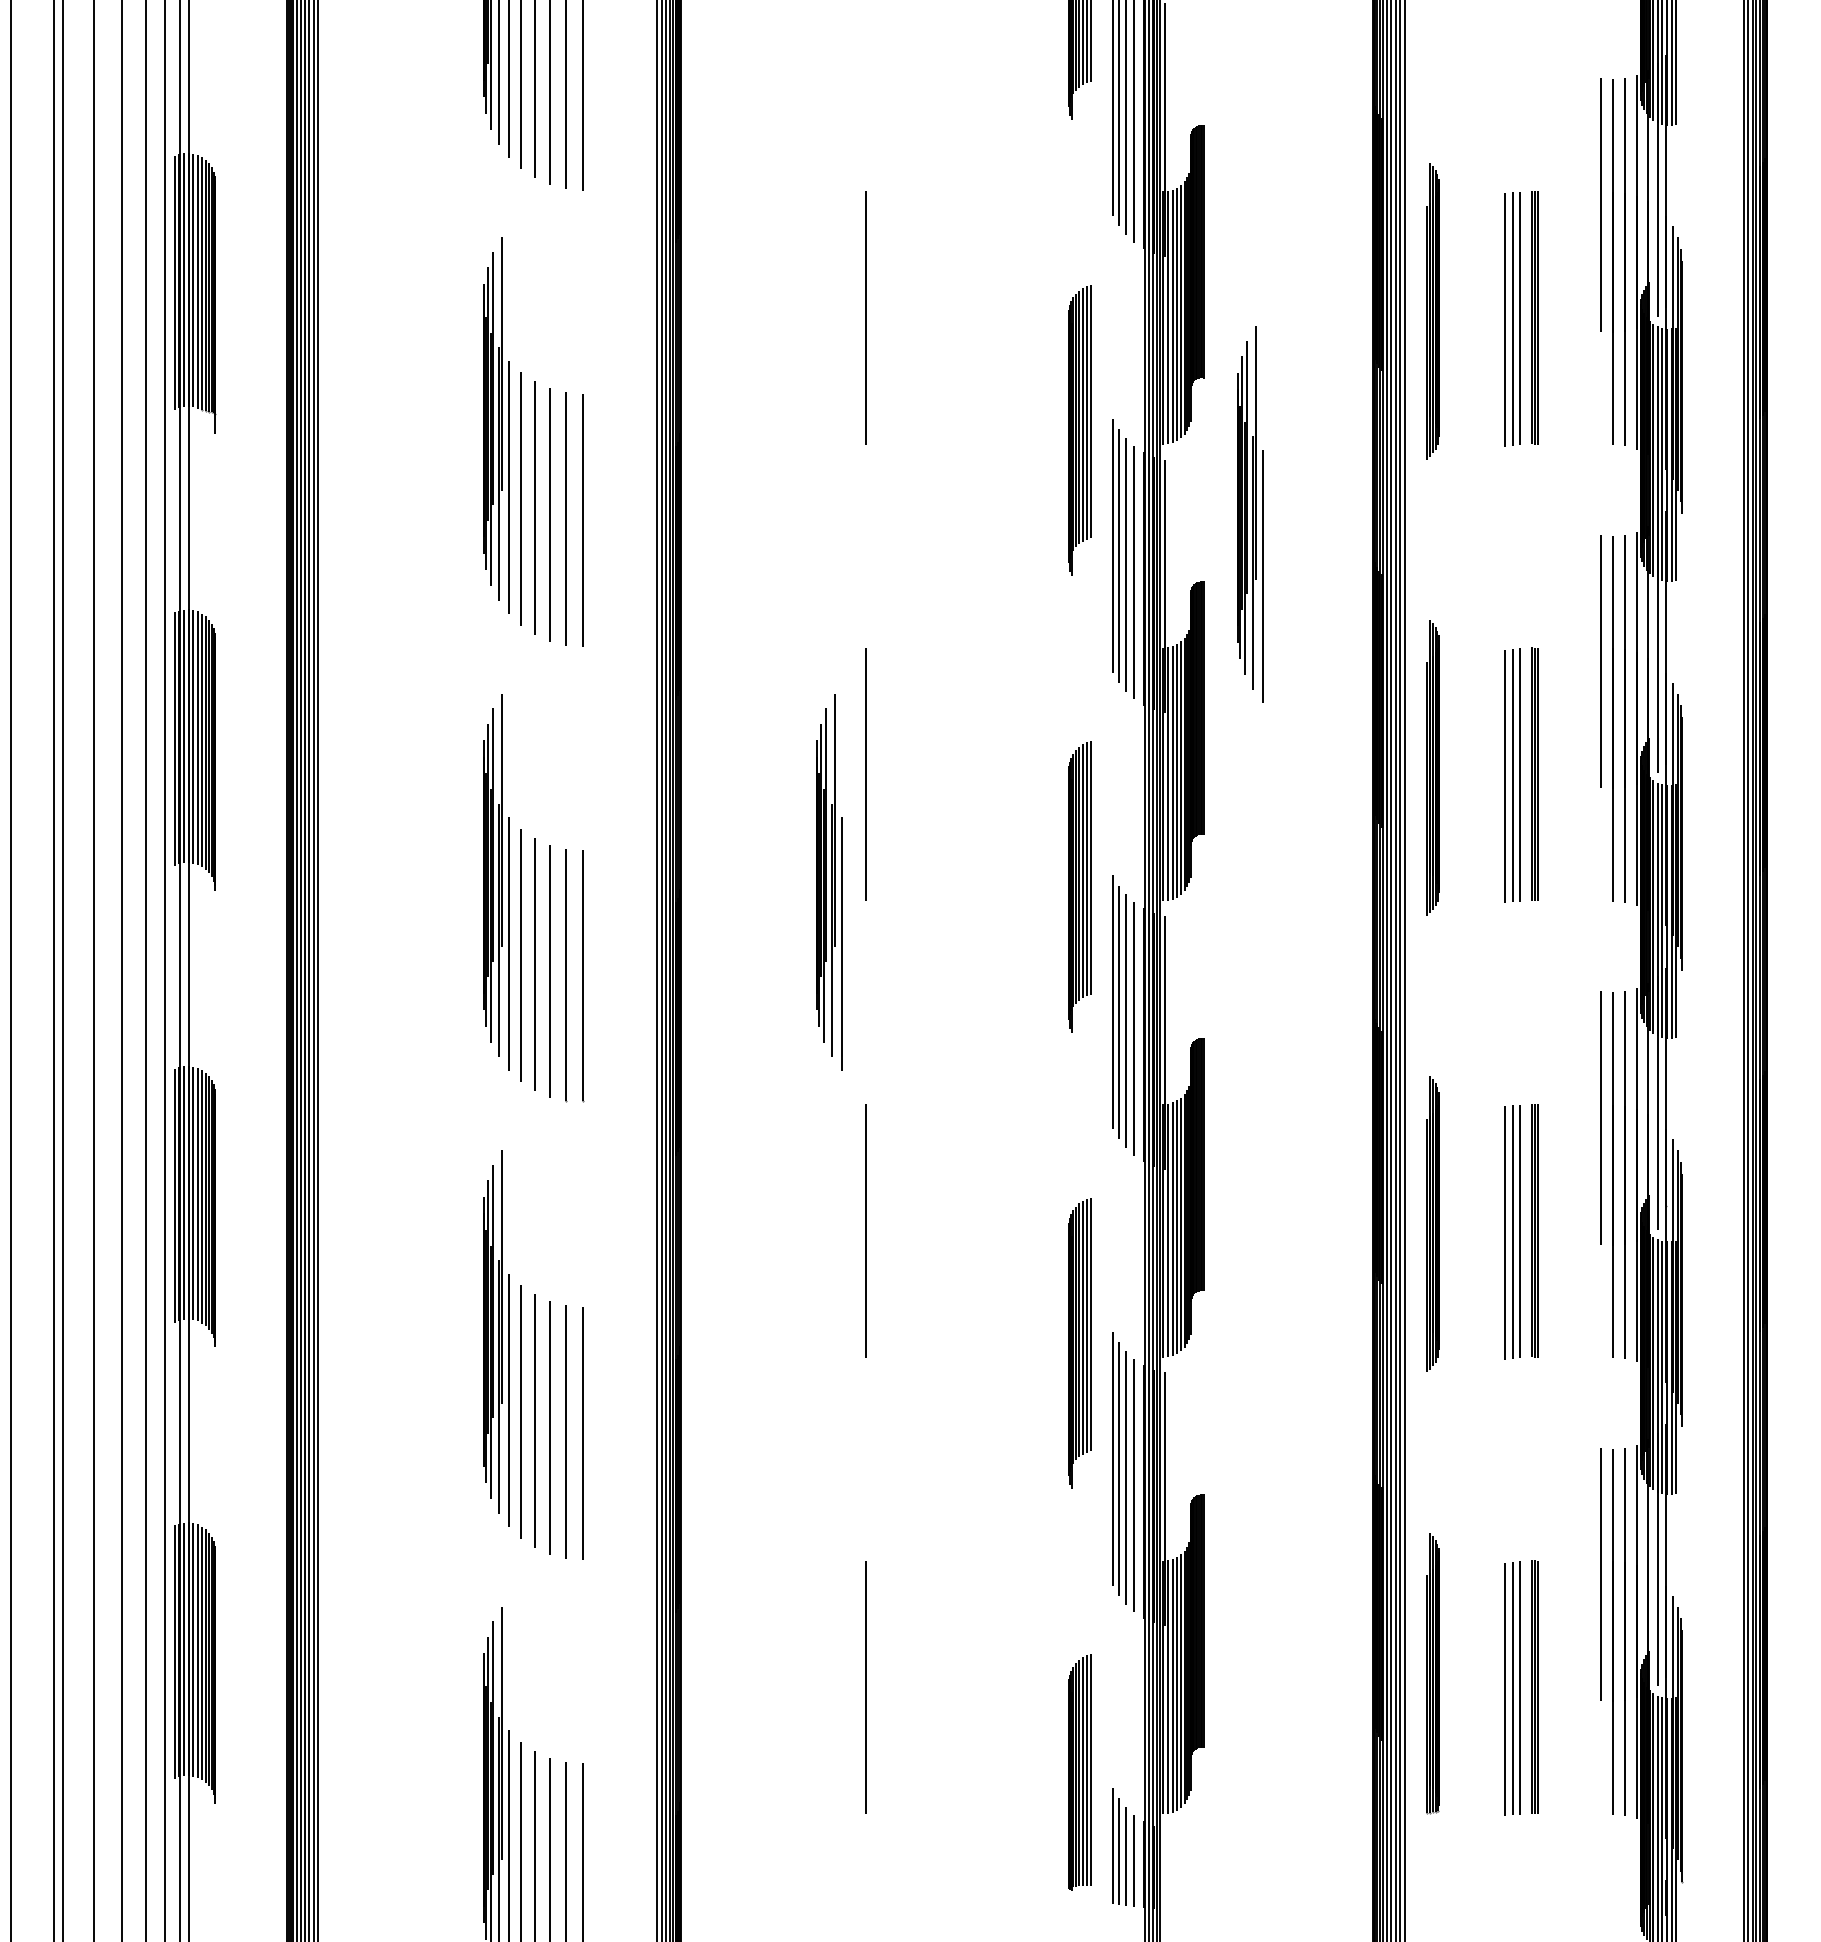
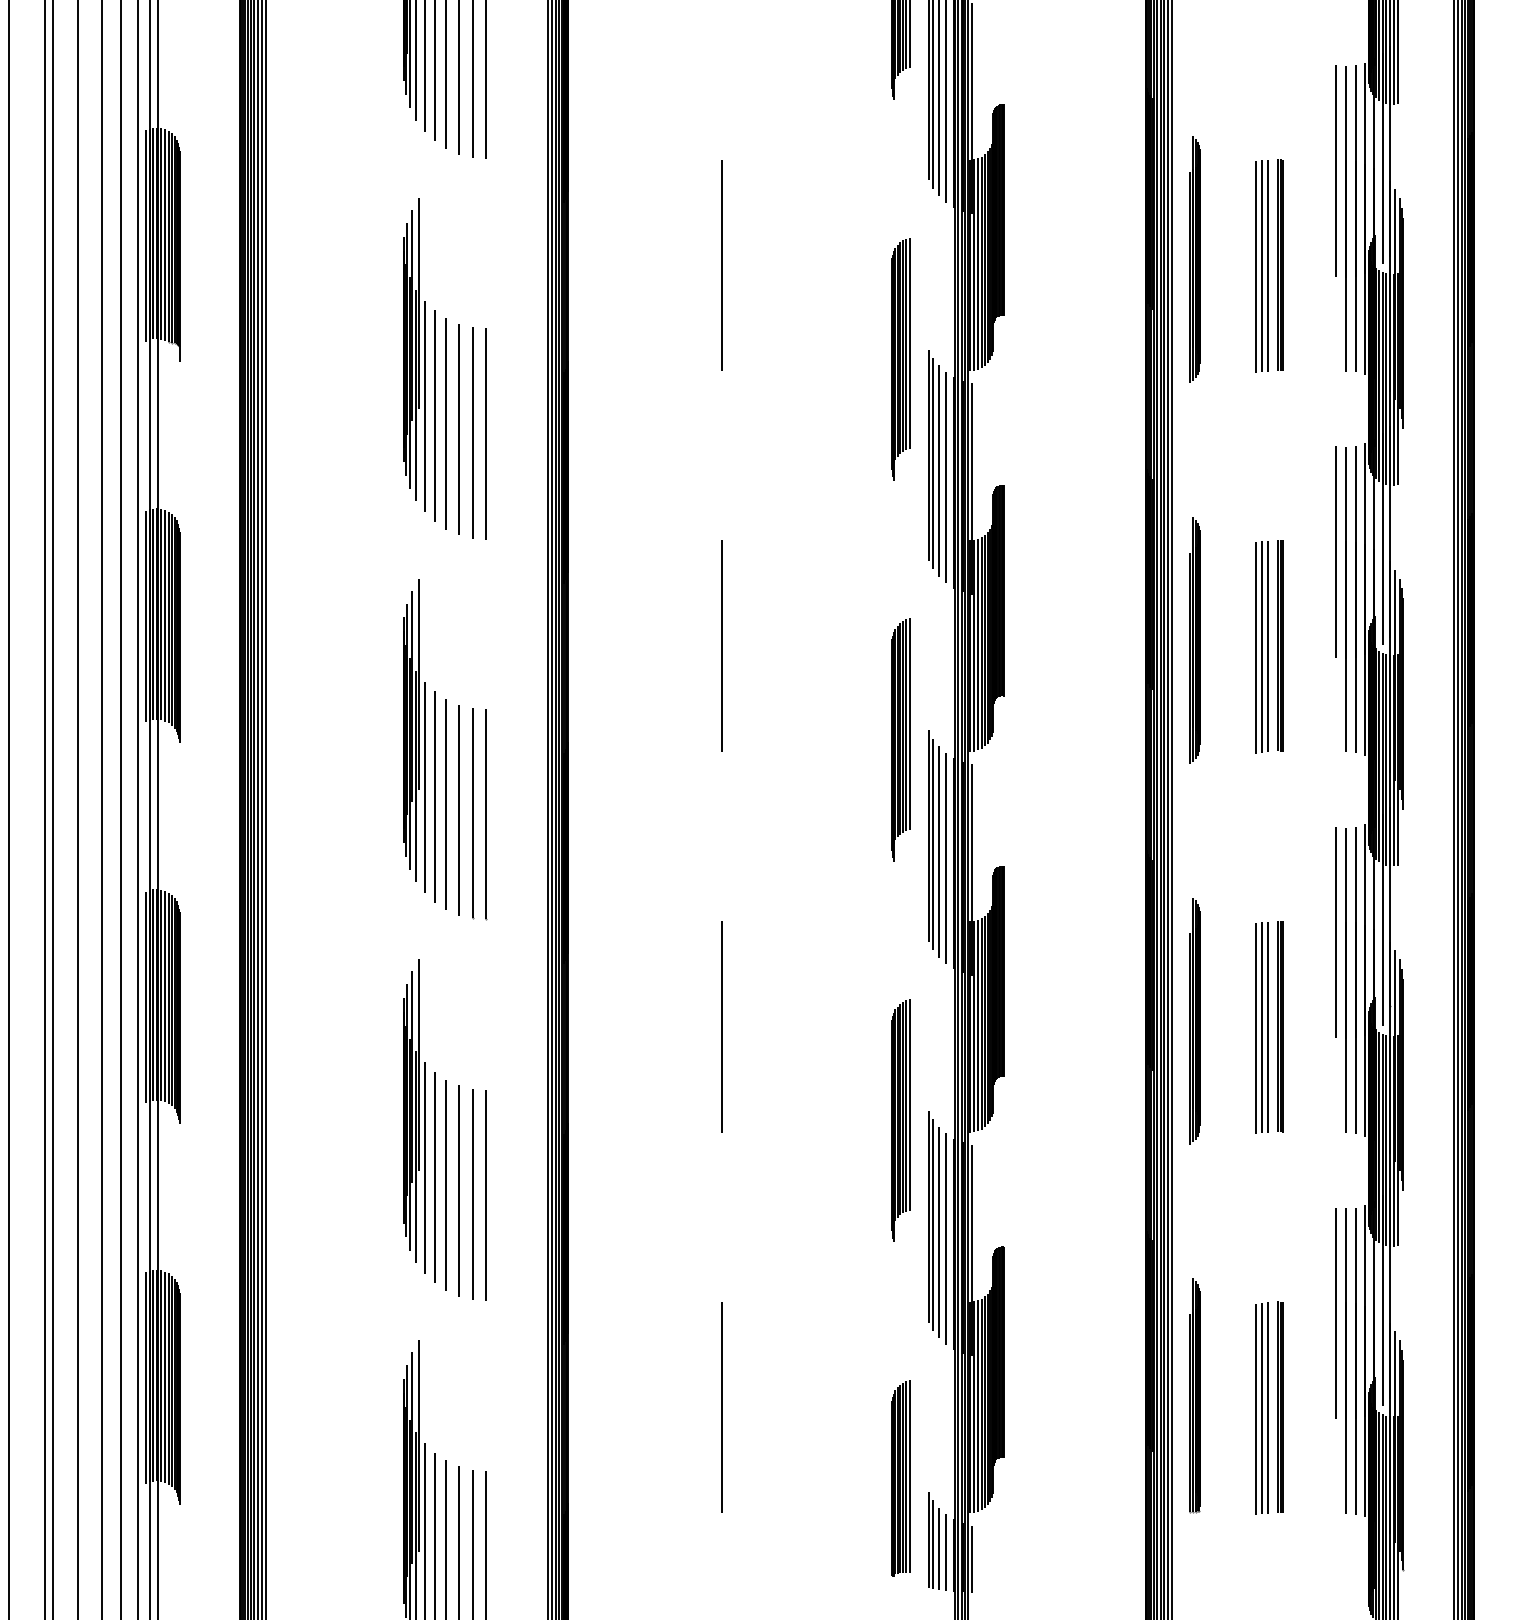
part: (1250, 514) -> (1043, 429), removed
part: (829, 882) -> (691, 736), removed
line: (1164, 1868) -> (971, 1558), added

